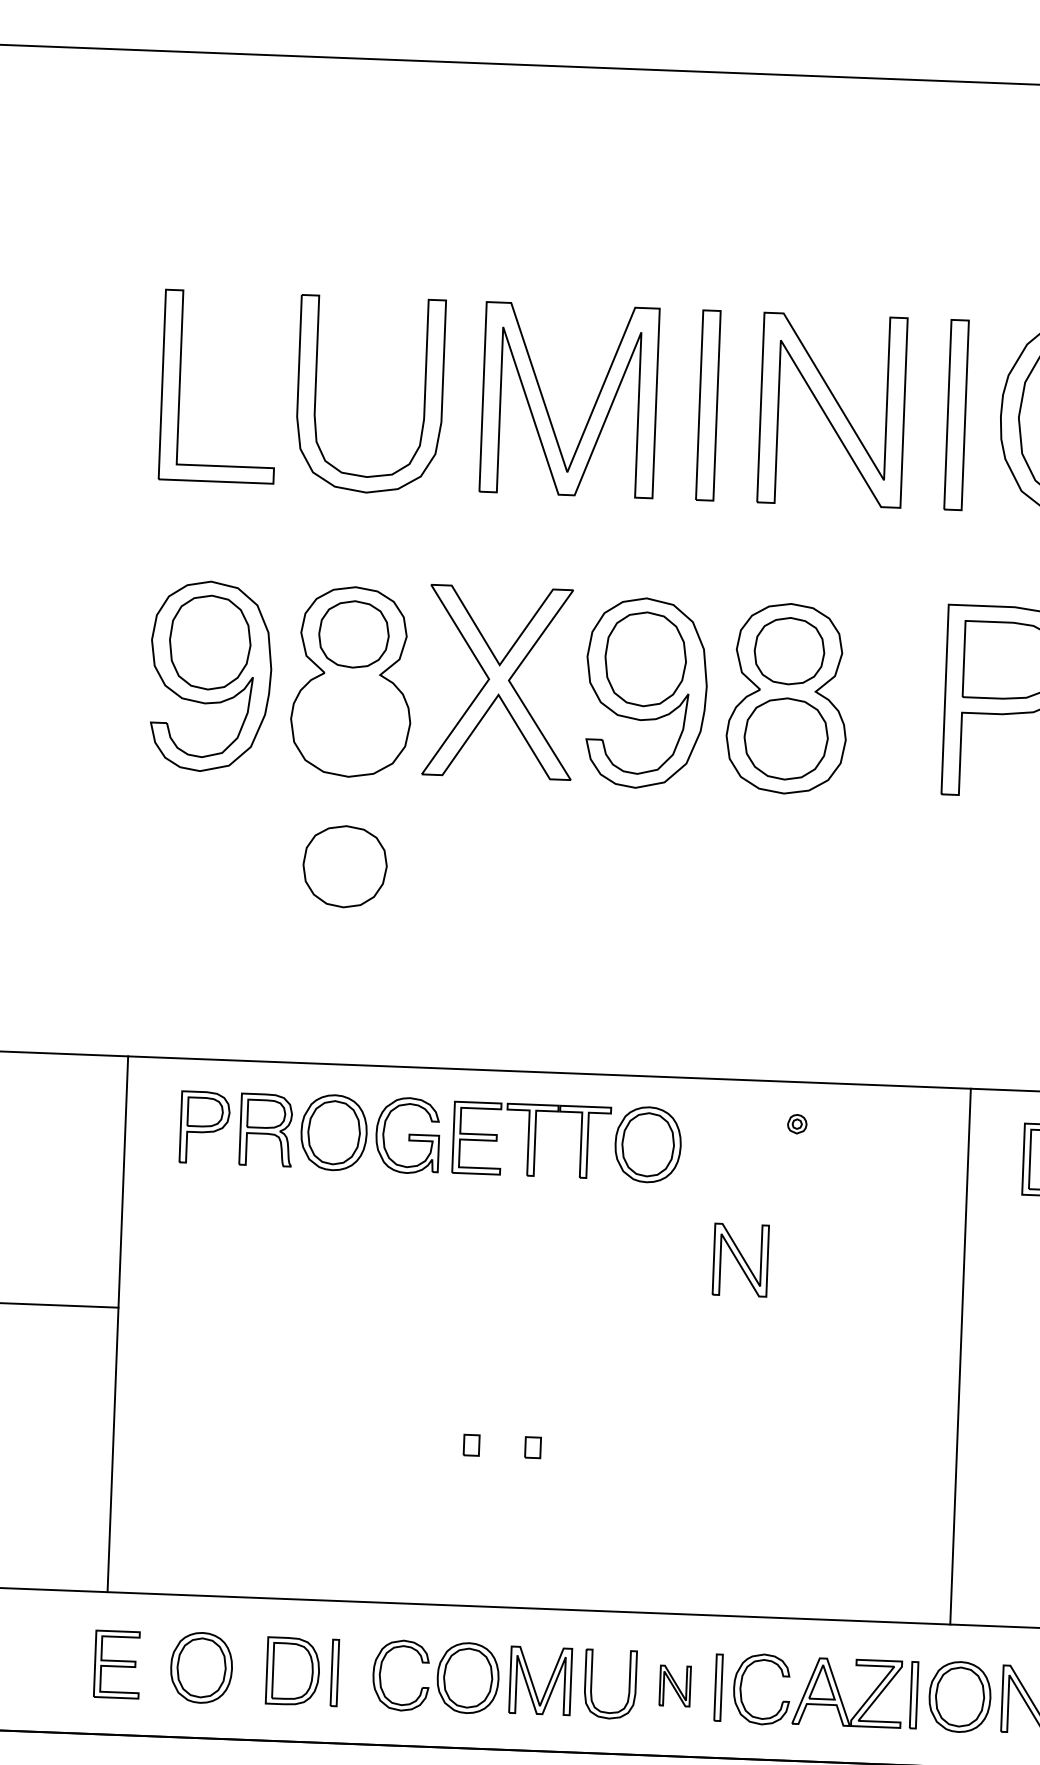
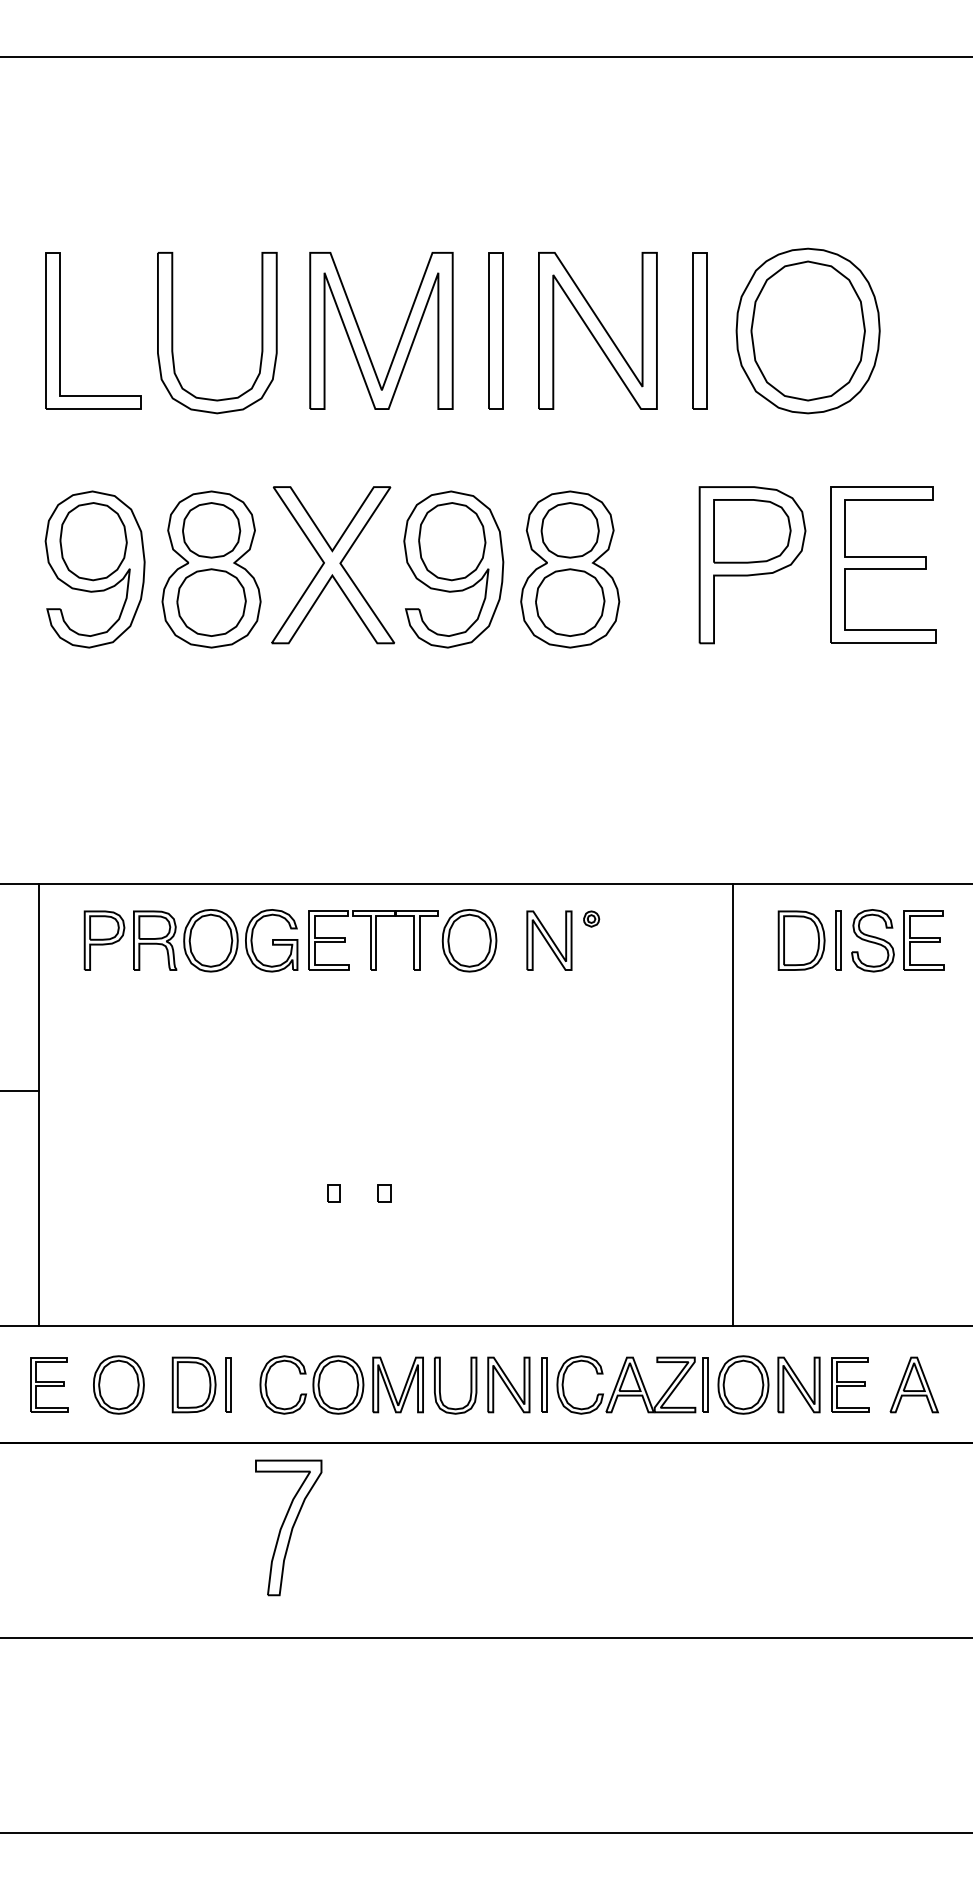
part: (344, 866) -> (211, 602), moved
part: (740, 1259) -> (549, 940), moved
part: (674, 1685) -> (508, 1384), size x1.67

